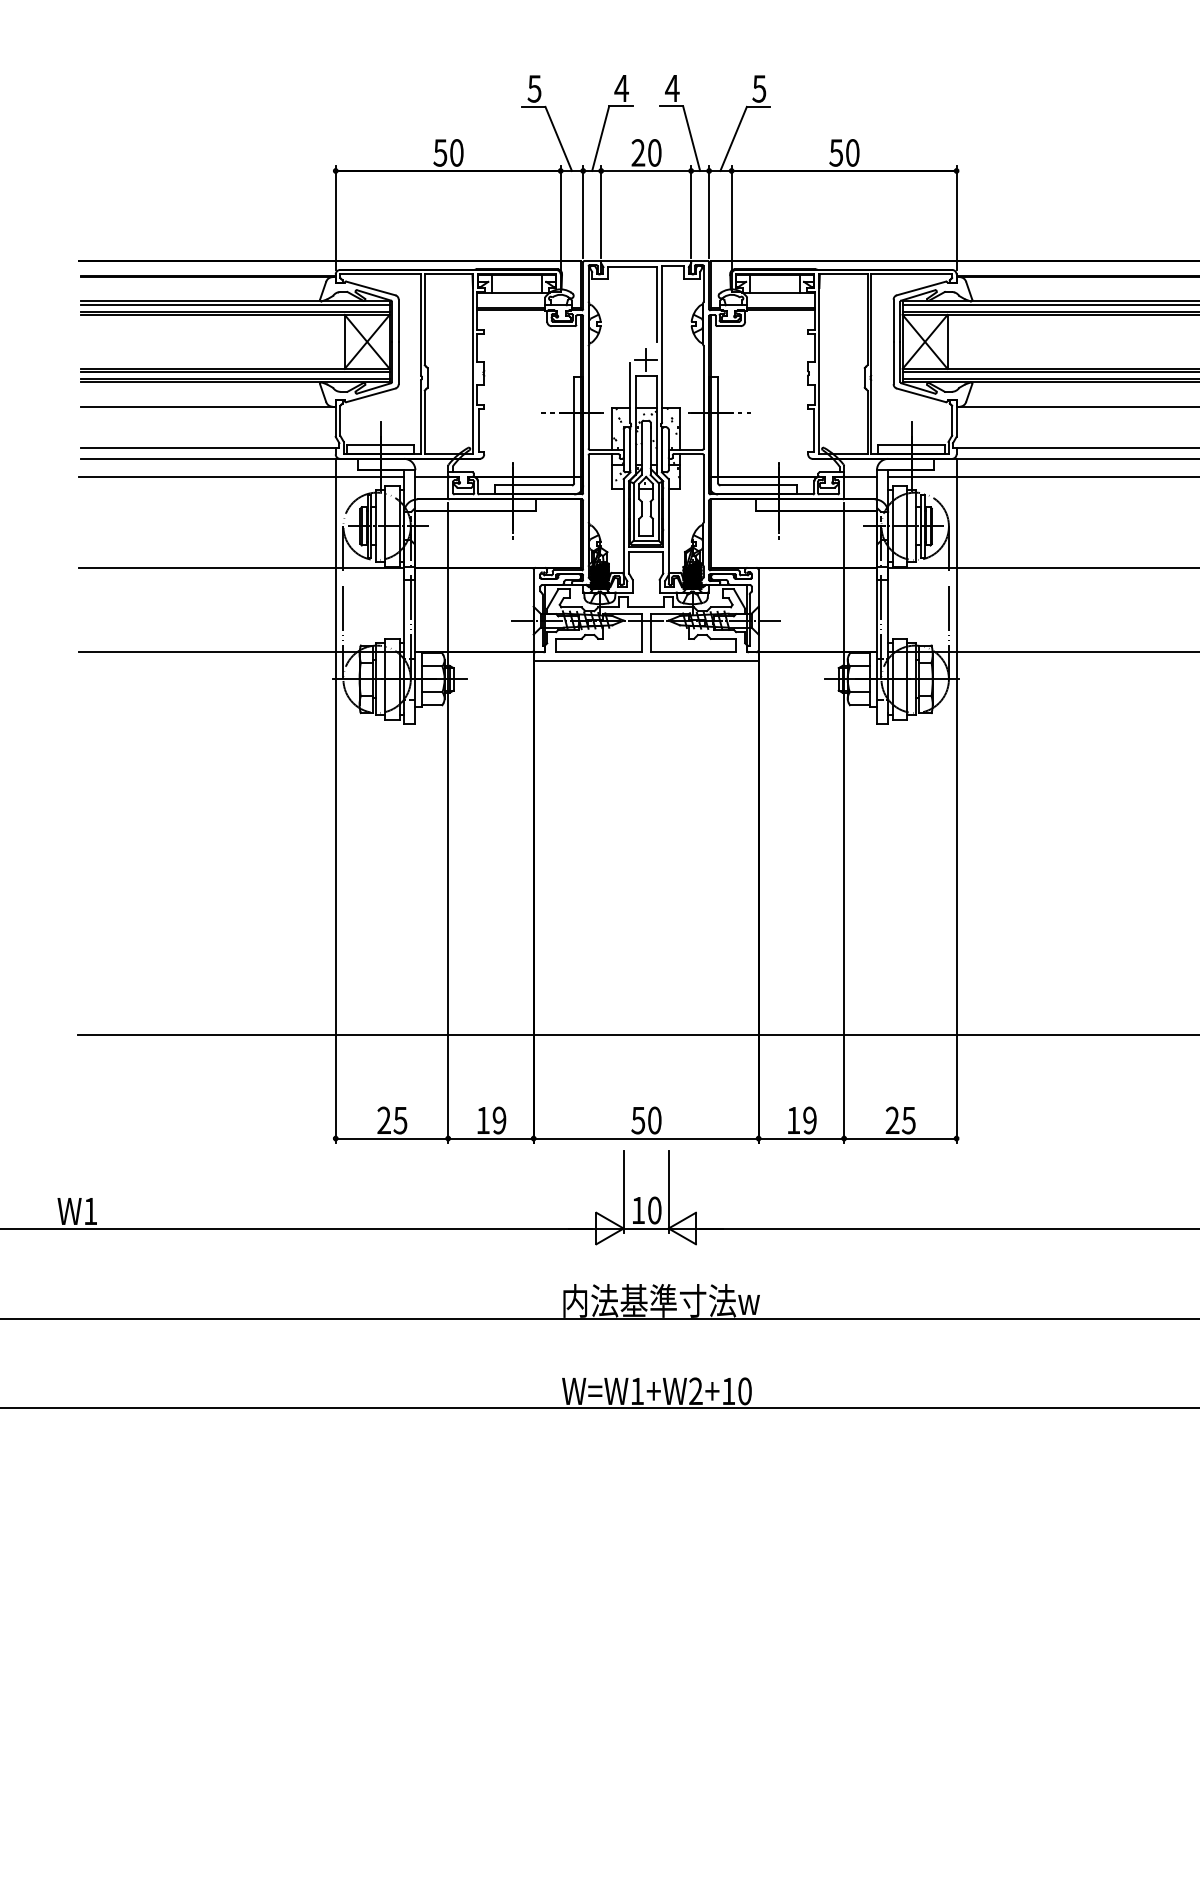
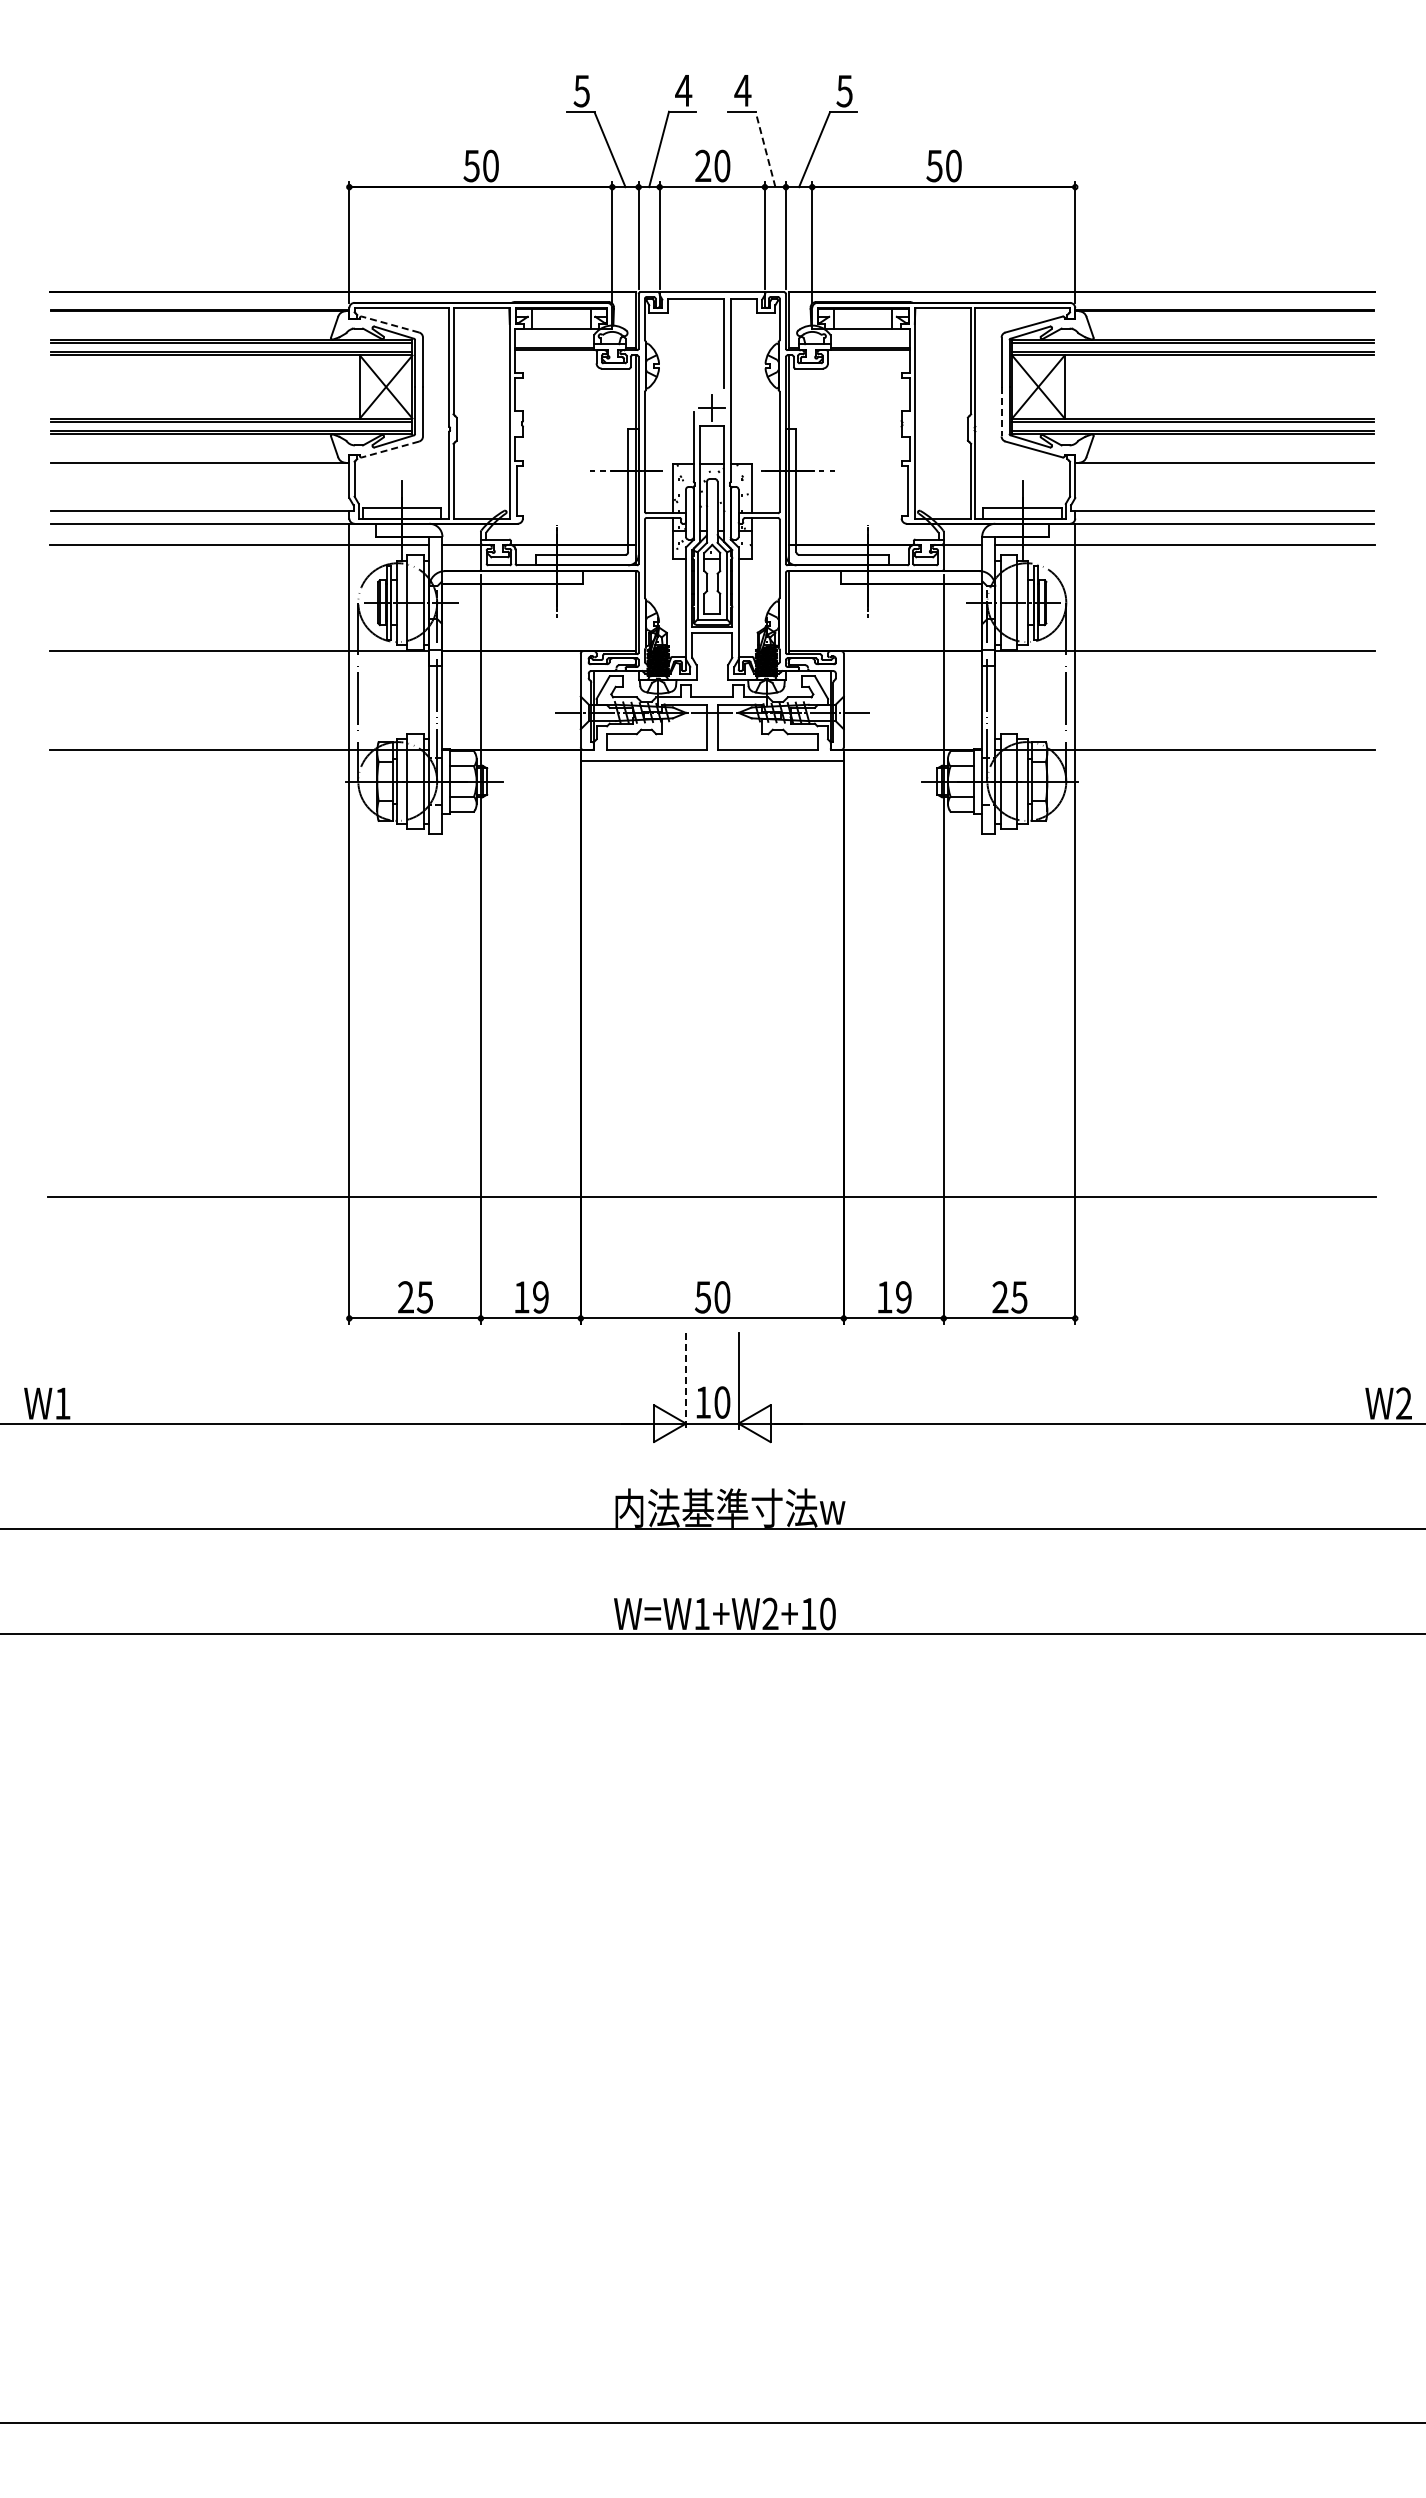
line: (691, 138) -> (765, 149), solid -> dashed
line: (370, 288) -> (390, 324), solid -> dashed
line: (893, 362) -> (1001, 411), solid -> dashed
line: (370, 395) -> (390, 449), solid -> dashed
line: (624, 1192) -> (686, 1381), solid -> dashed

